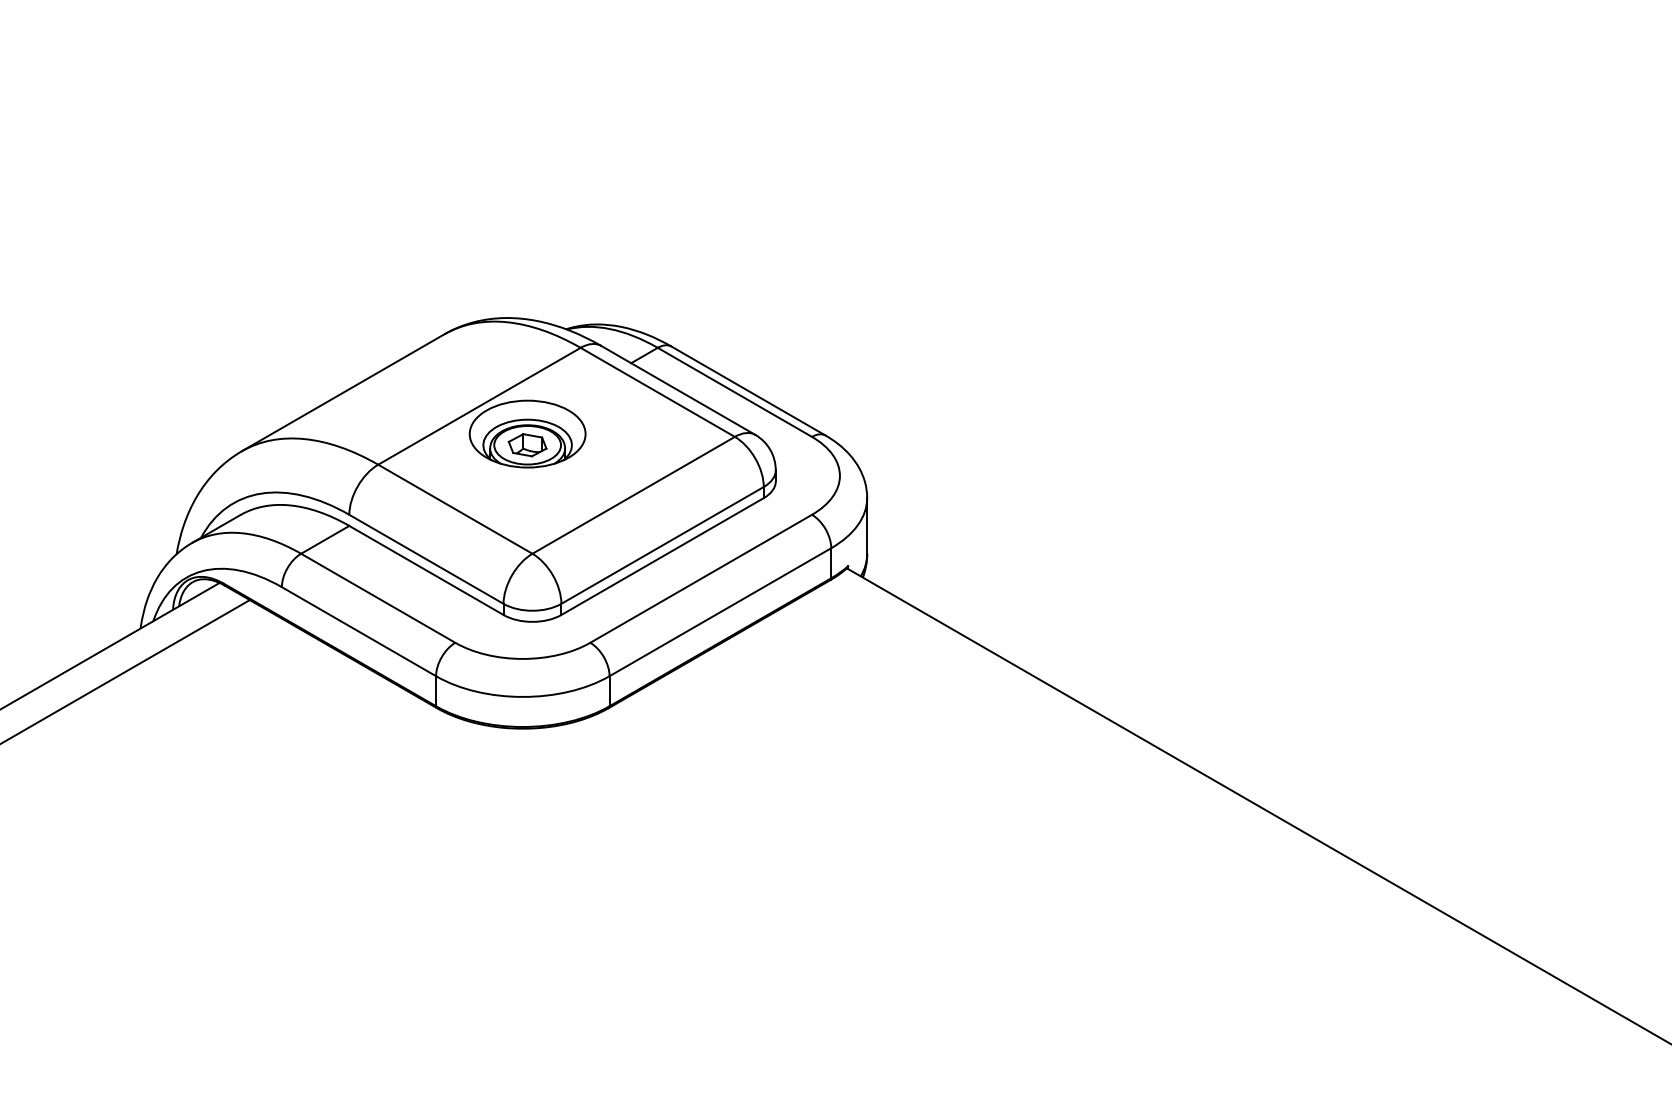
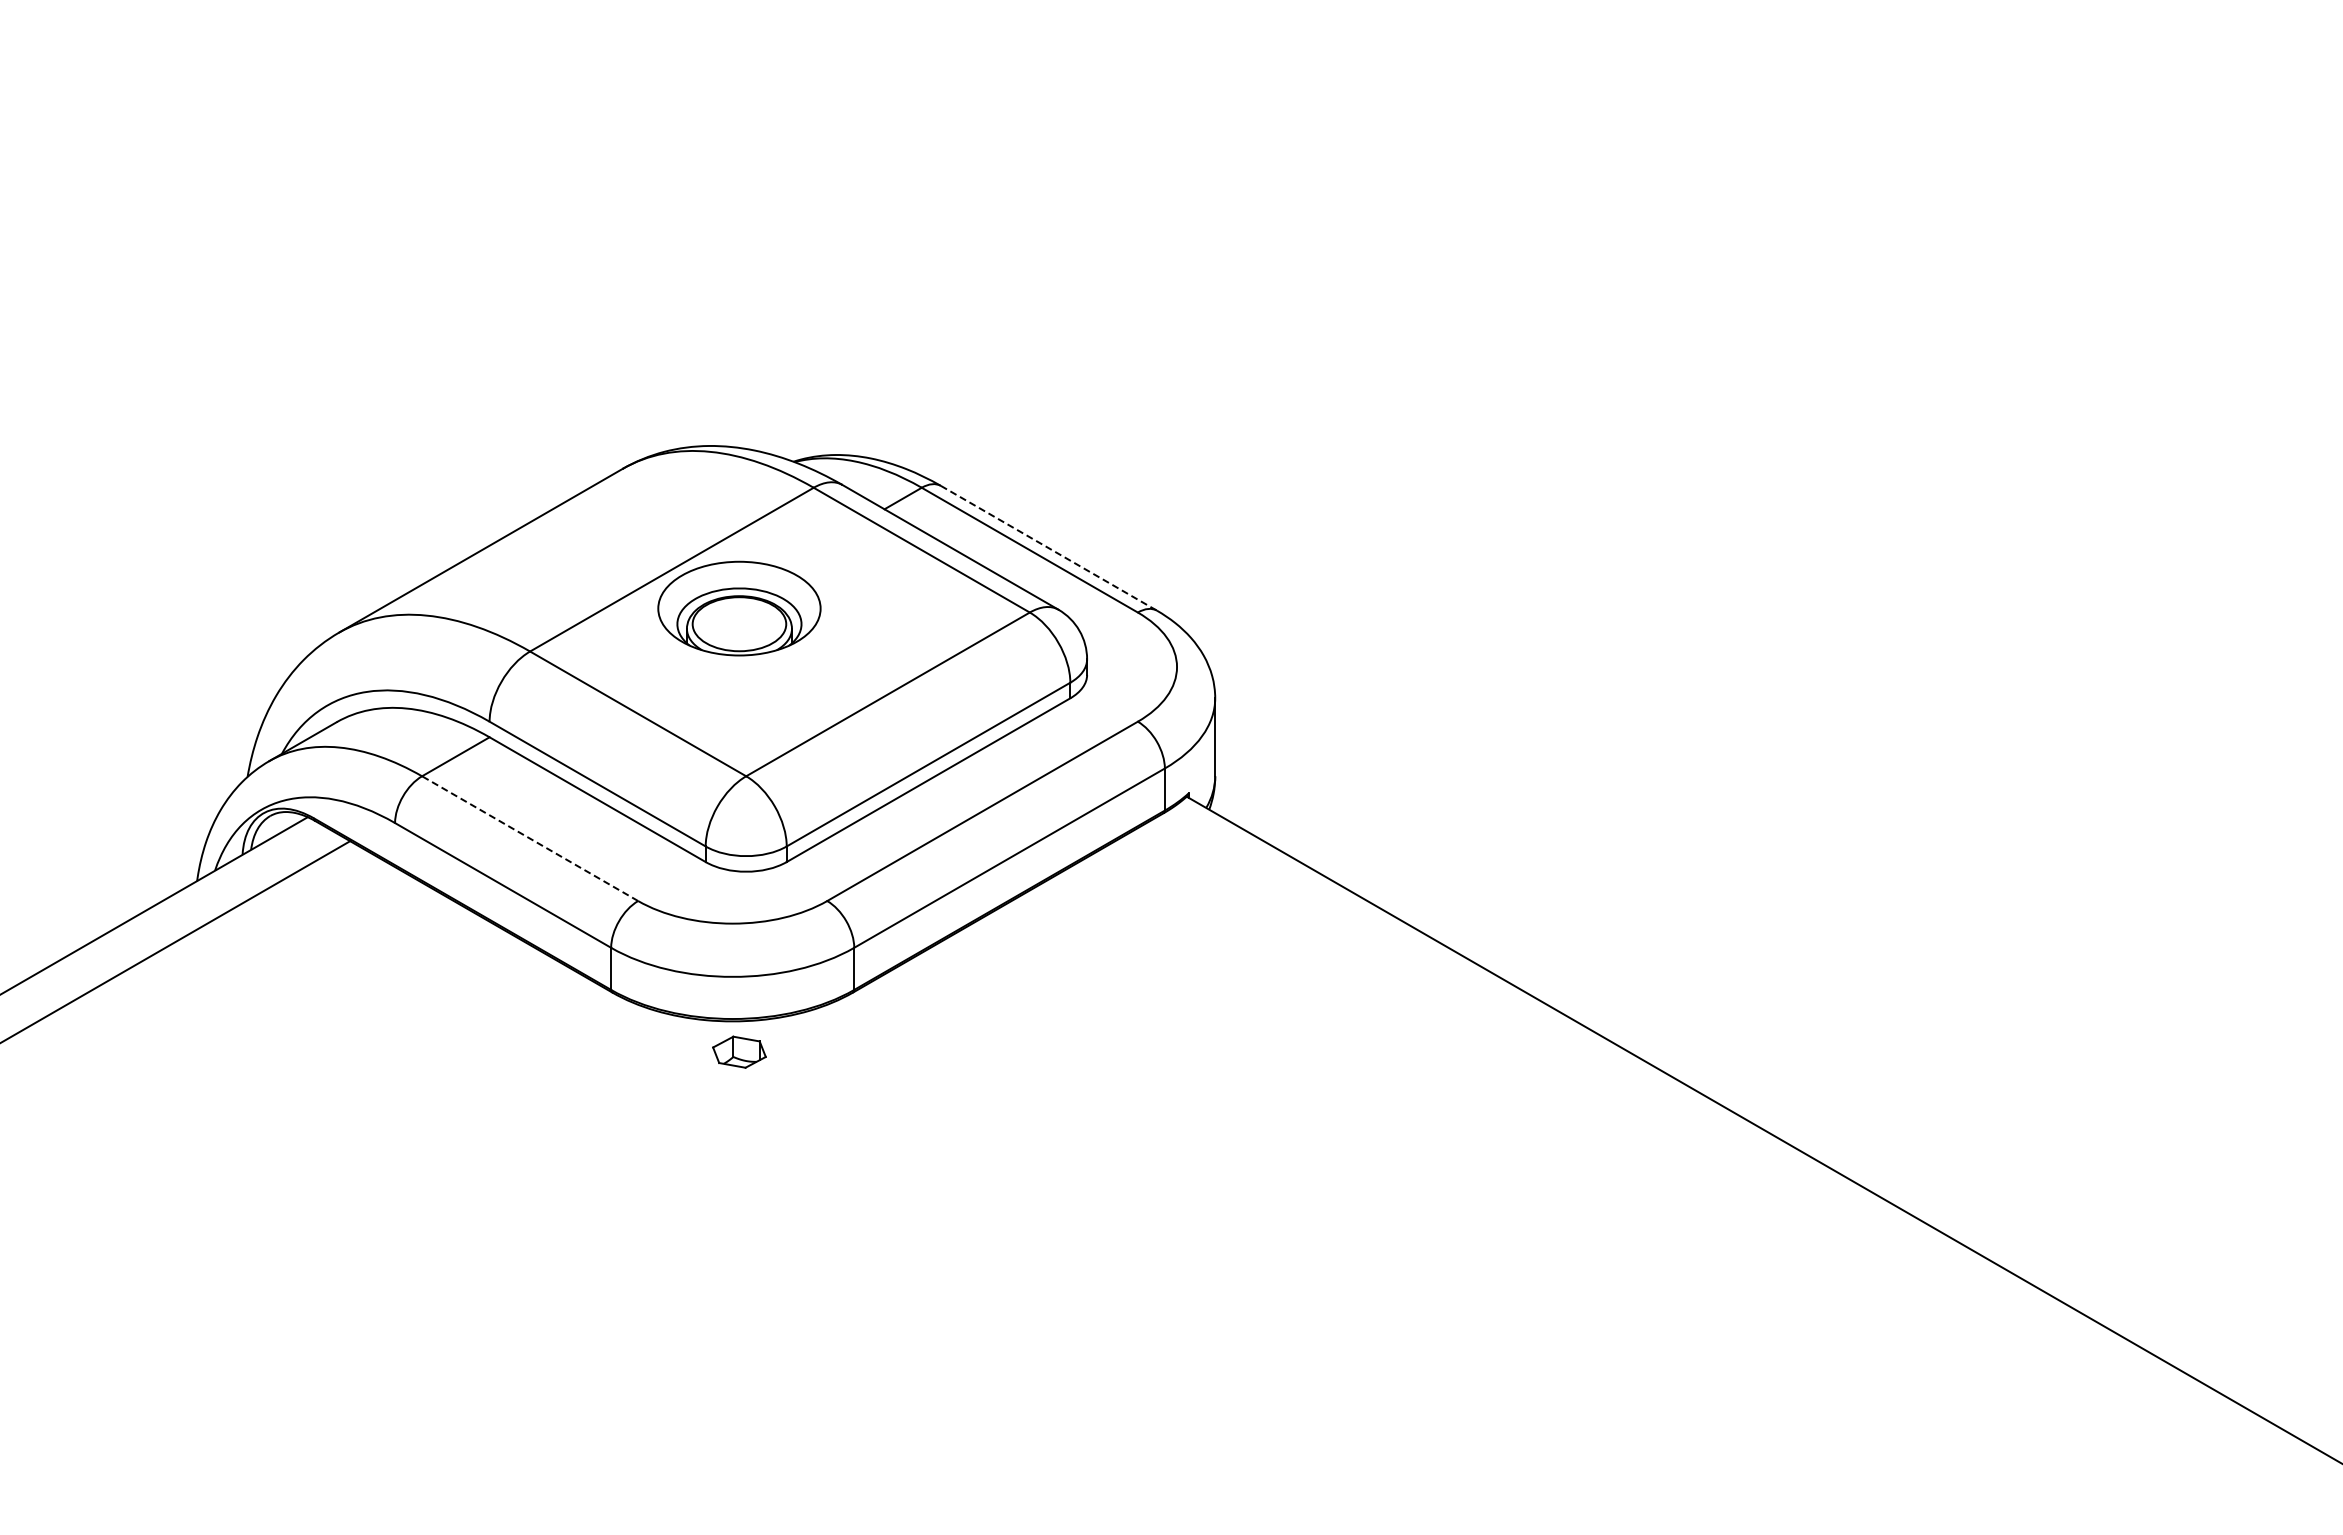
line: (748, 391) -> (1048, 548), solid -> dashed
part: (527, 444) -> (739, 1051), moved
line: (378, 598) -> (530, 838), solid -> dashed

